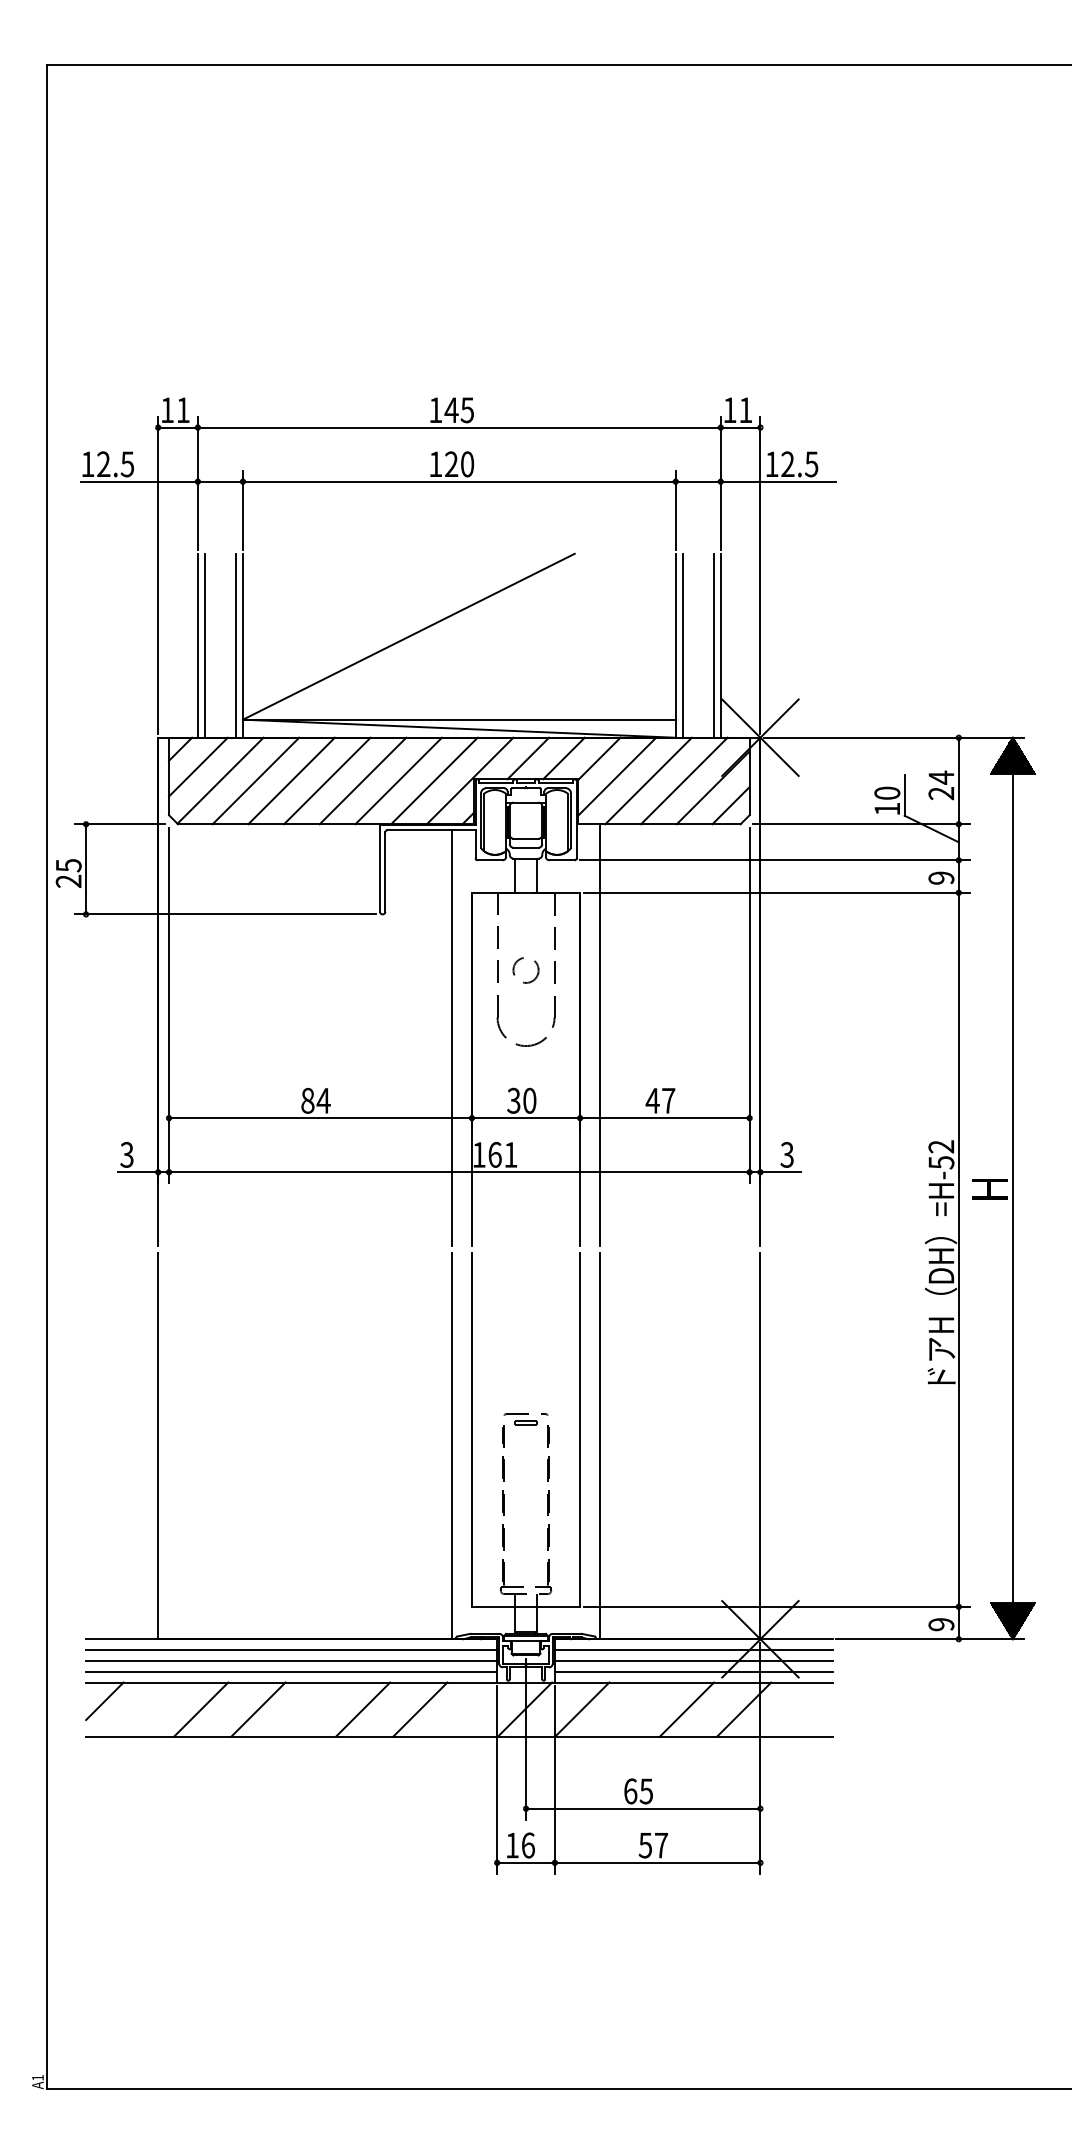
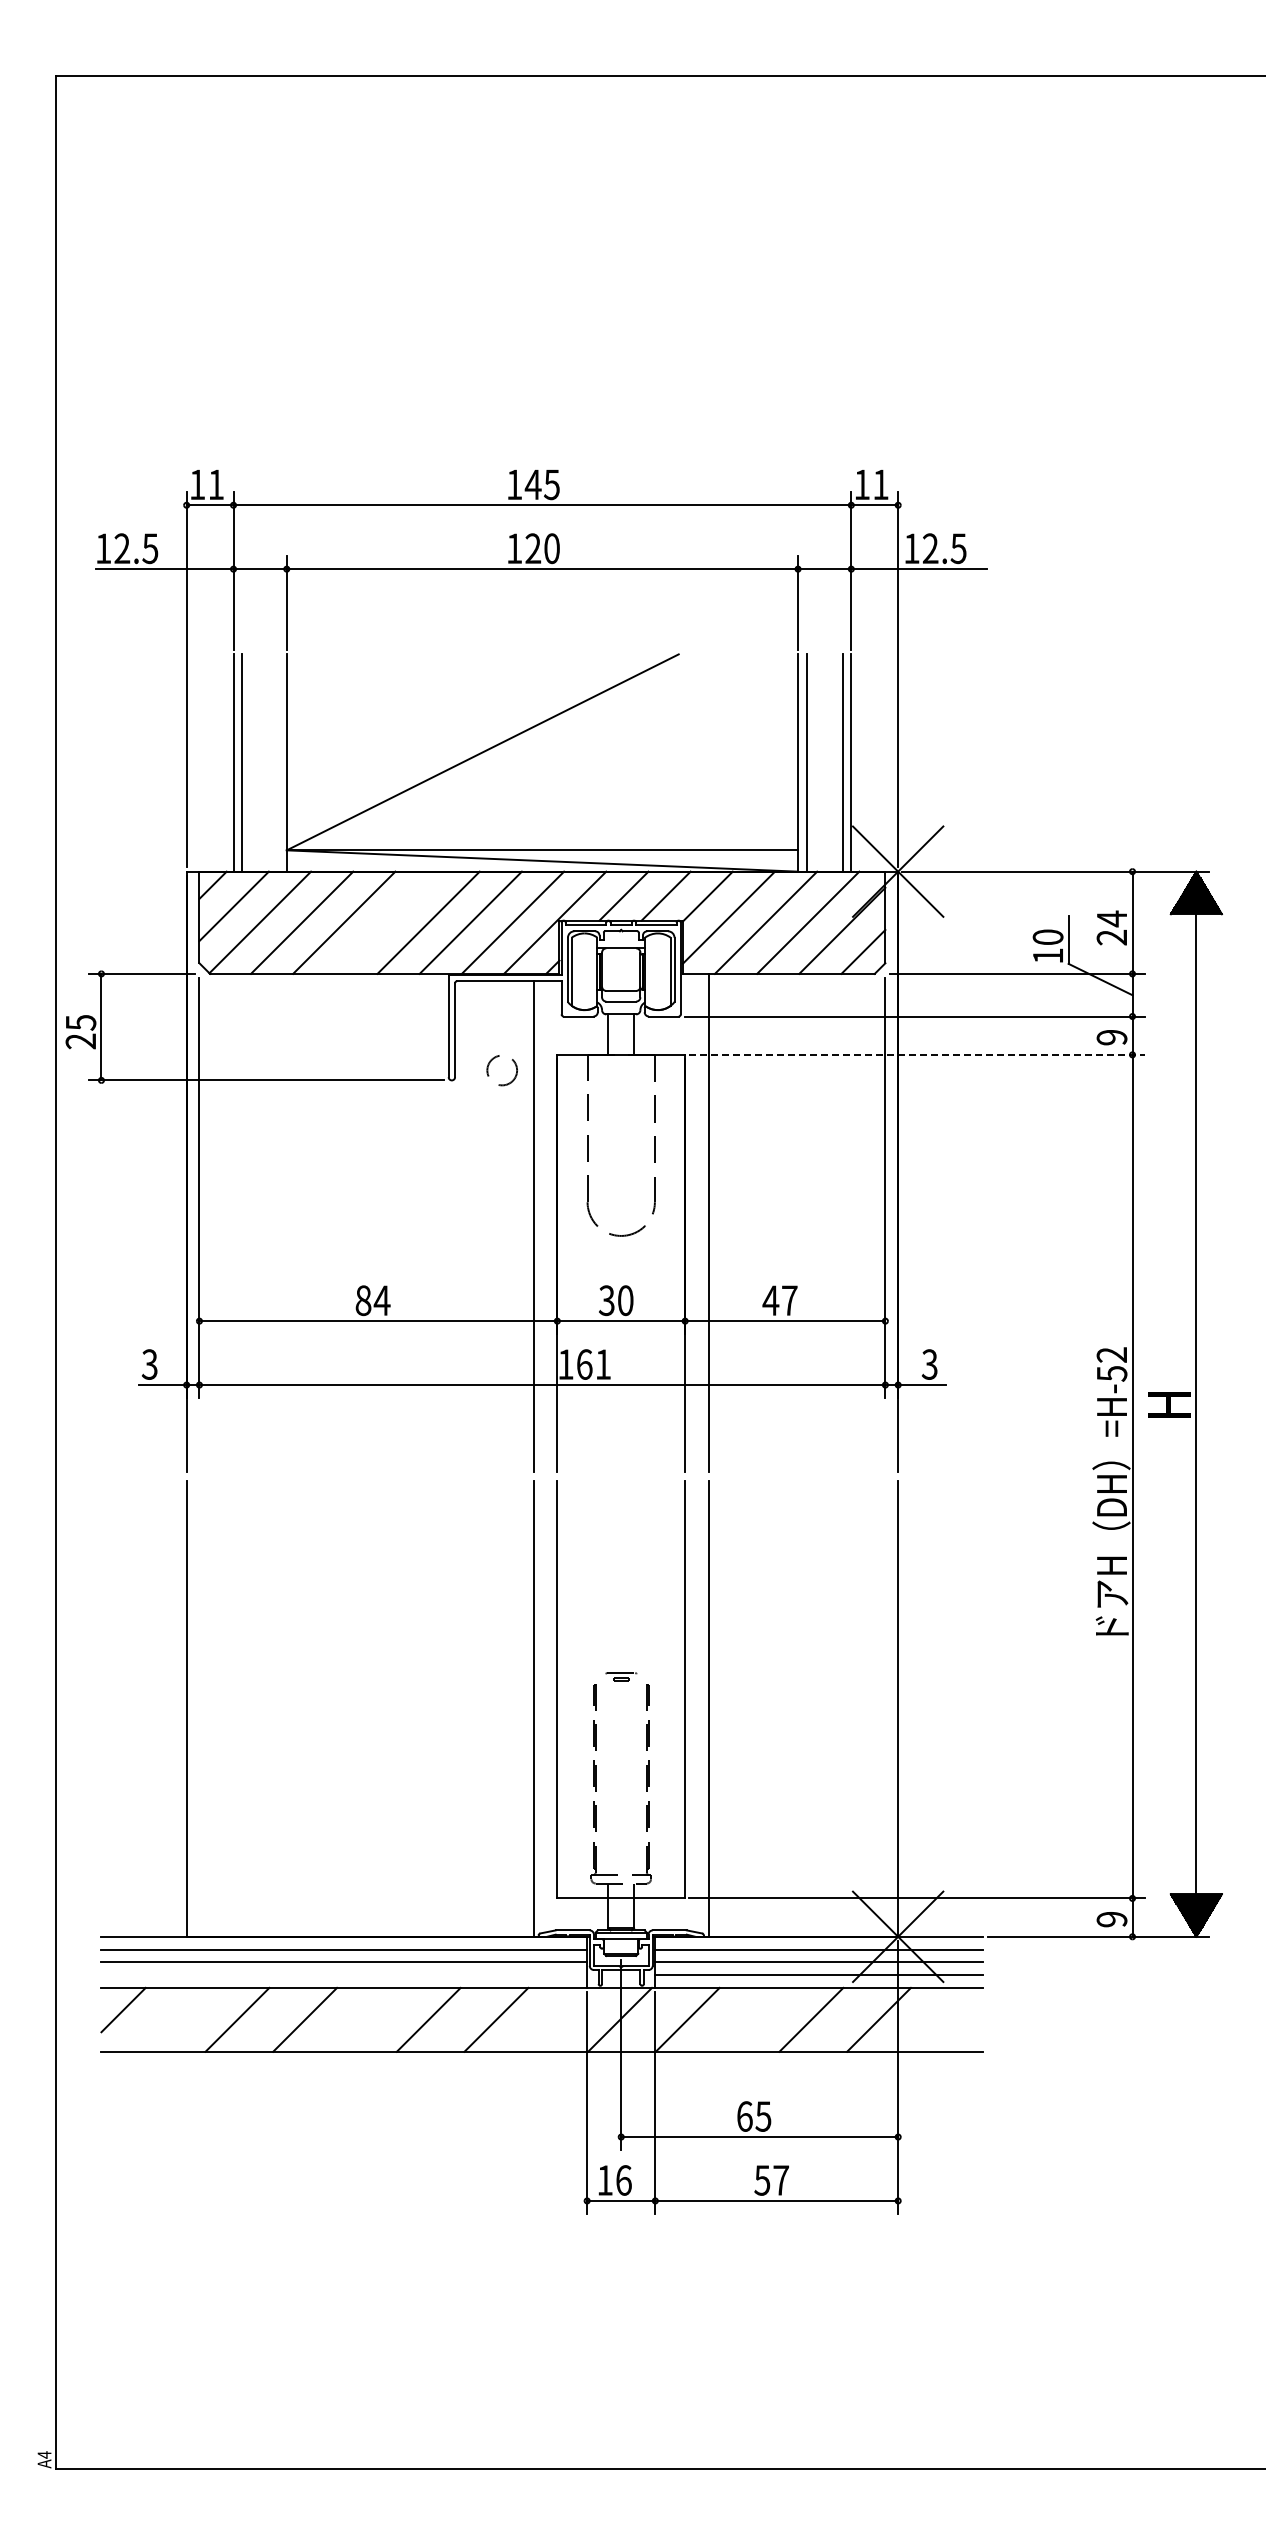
line: (235, 645) -> (278, 762), removed
line: (327, 780) -> (386, 922), removed
line: (776, 892) -> (917, 1054), solid -> dashed
circle: (525, 970) -> (501, 1070), moved
part: (526, 1418) -> (621, 1676), size x0.6
line: (291, 1672) -> (344, 1975), removed
text: (37, 2077) -> (44, 2454), A1 -> A4

